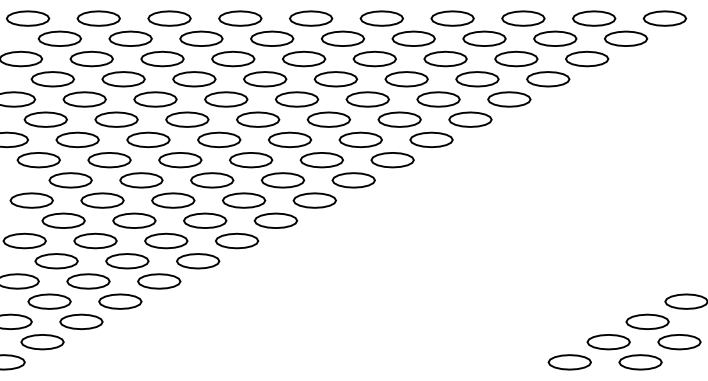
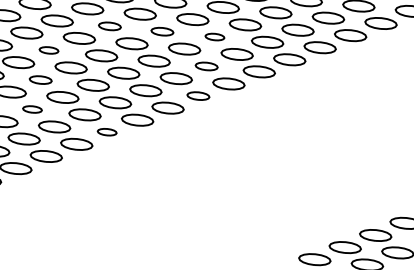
part: (265, 79) -> (110, 26), size x0.7
part: (335, 79) -> (162, 31), size x0.7
part: (406, 79) -> (214, 37), size x0.6
part: (187, 119) -> (49, 50), size x0.6
part: (399, 119) -> (206, 66), size x0.7
part: (180, 160) -> (40, 80), size x0.7
part: (392, 160) -> (198, 96), size x0.7
part: (173, 200) -> (32, 109), size x0.6
part: (275, 220) -> (106, 132), size x0.6

